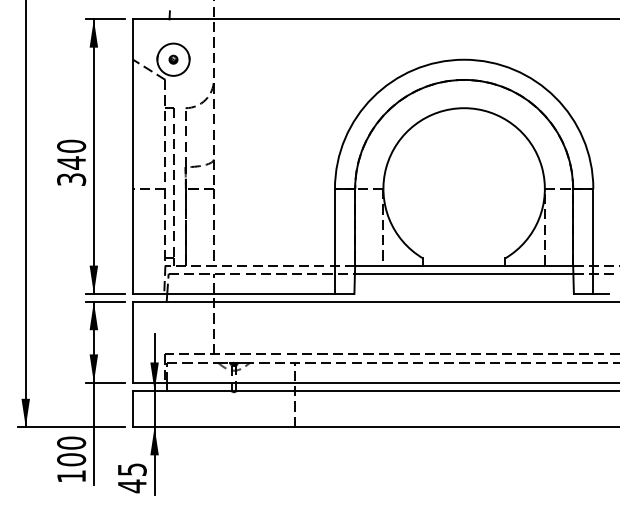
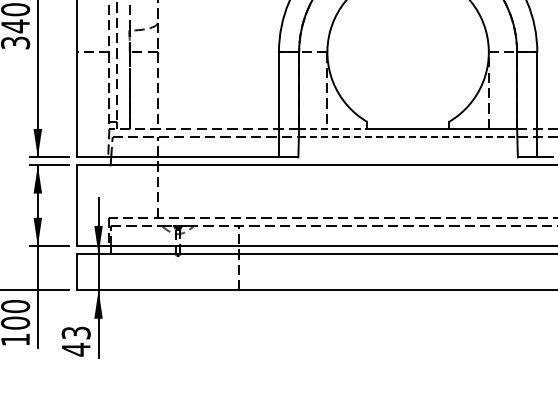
line: (389, 265) -> (333, 128), solid -> dashed
line: (464, 273) -> (408, 136), solid -> dashed
text: (131, 469) -> (75, 332), 45 -> 43

